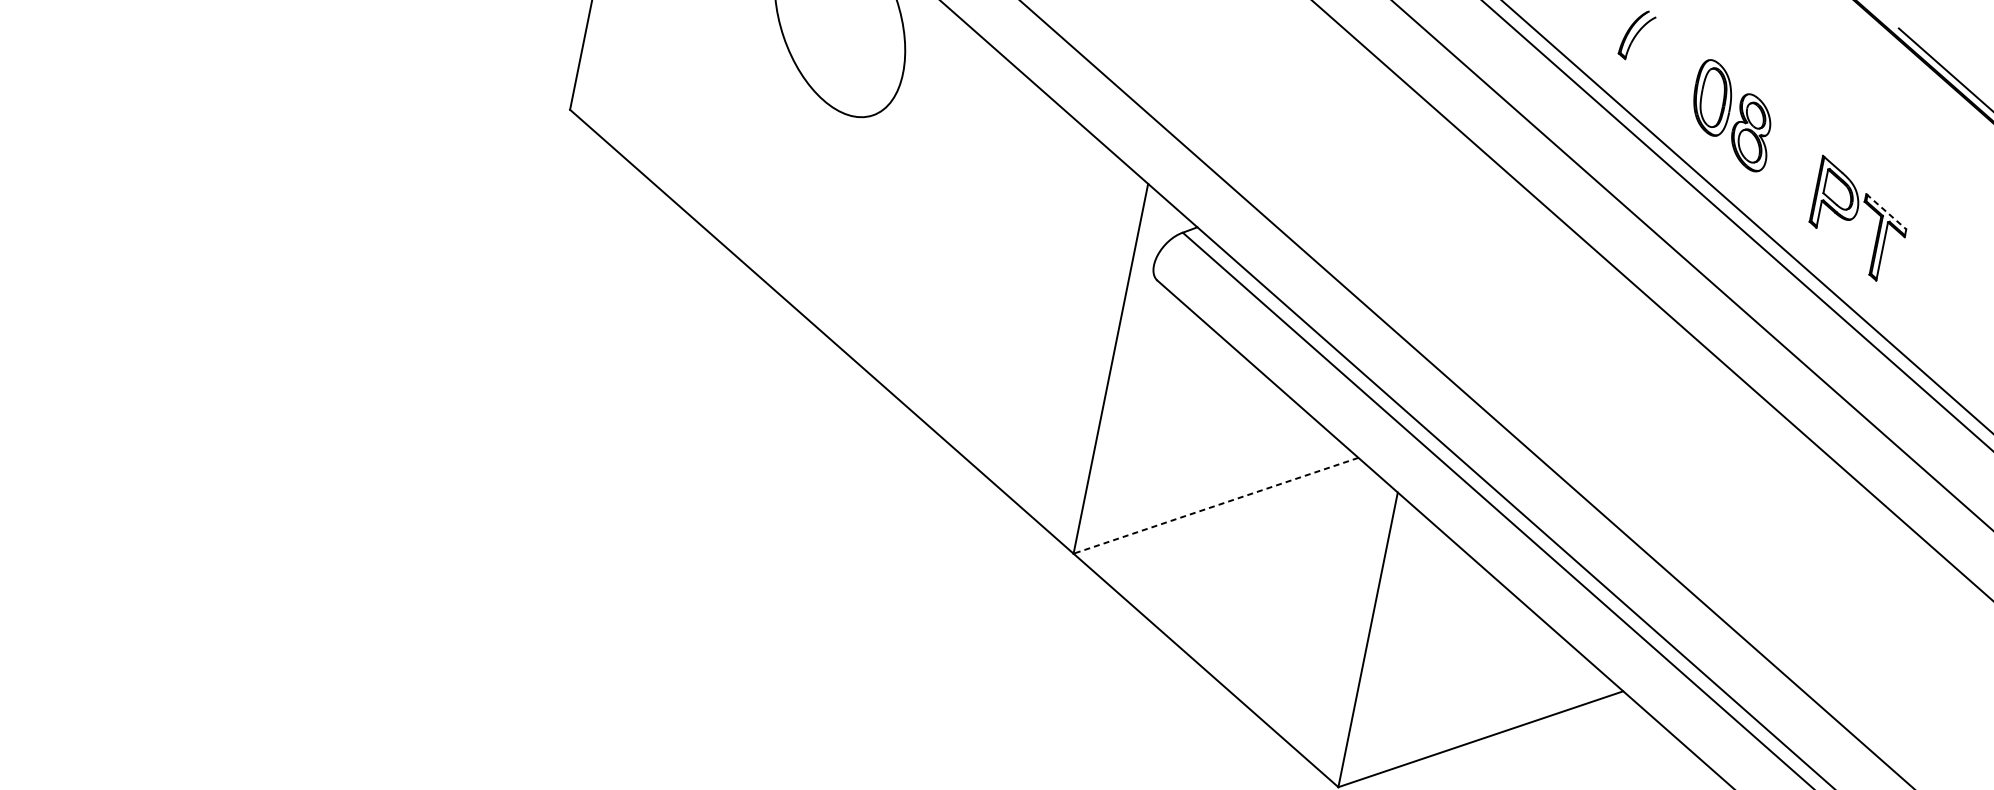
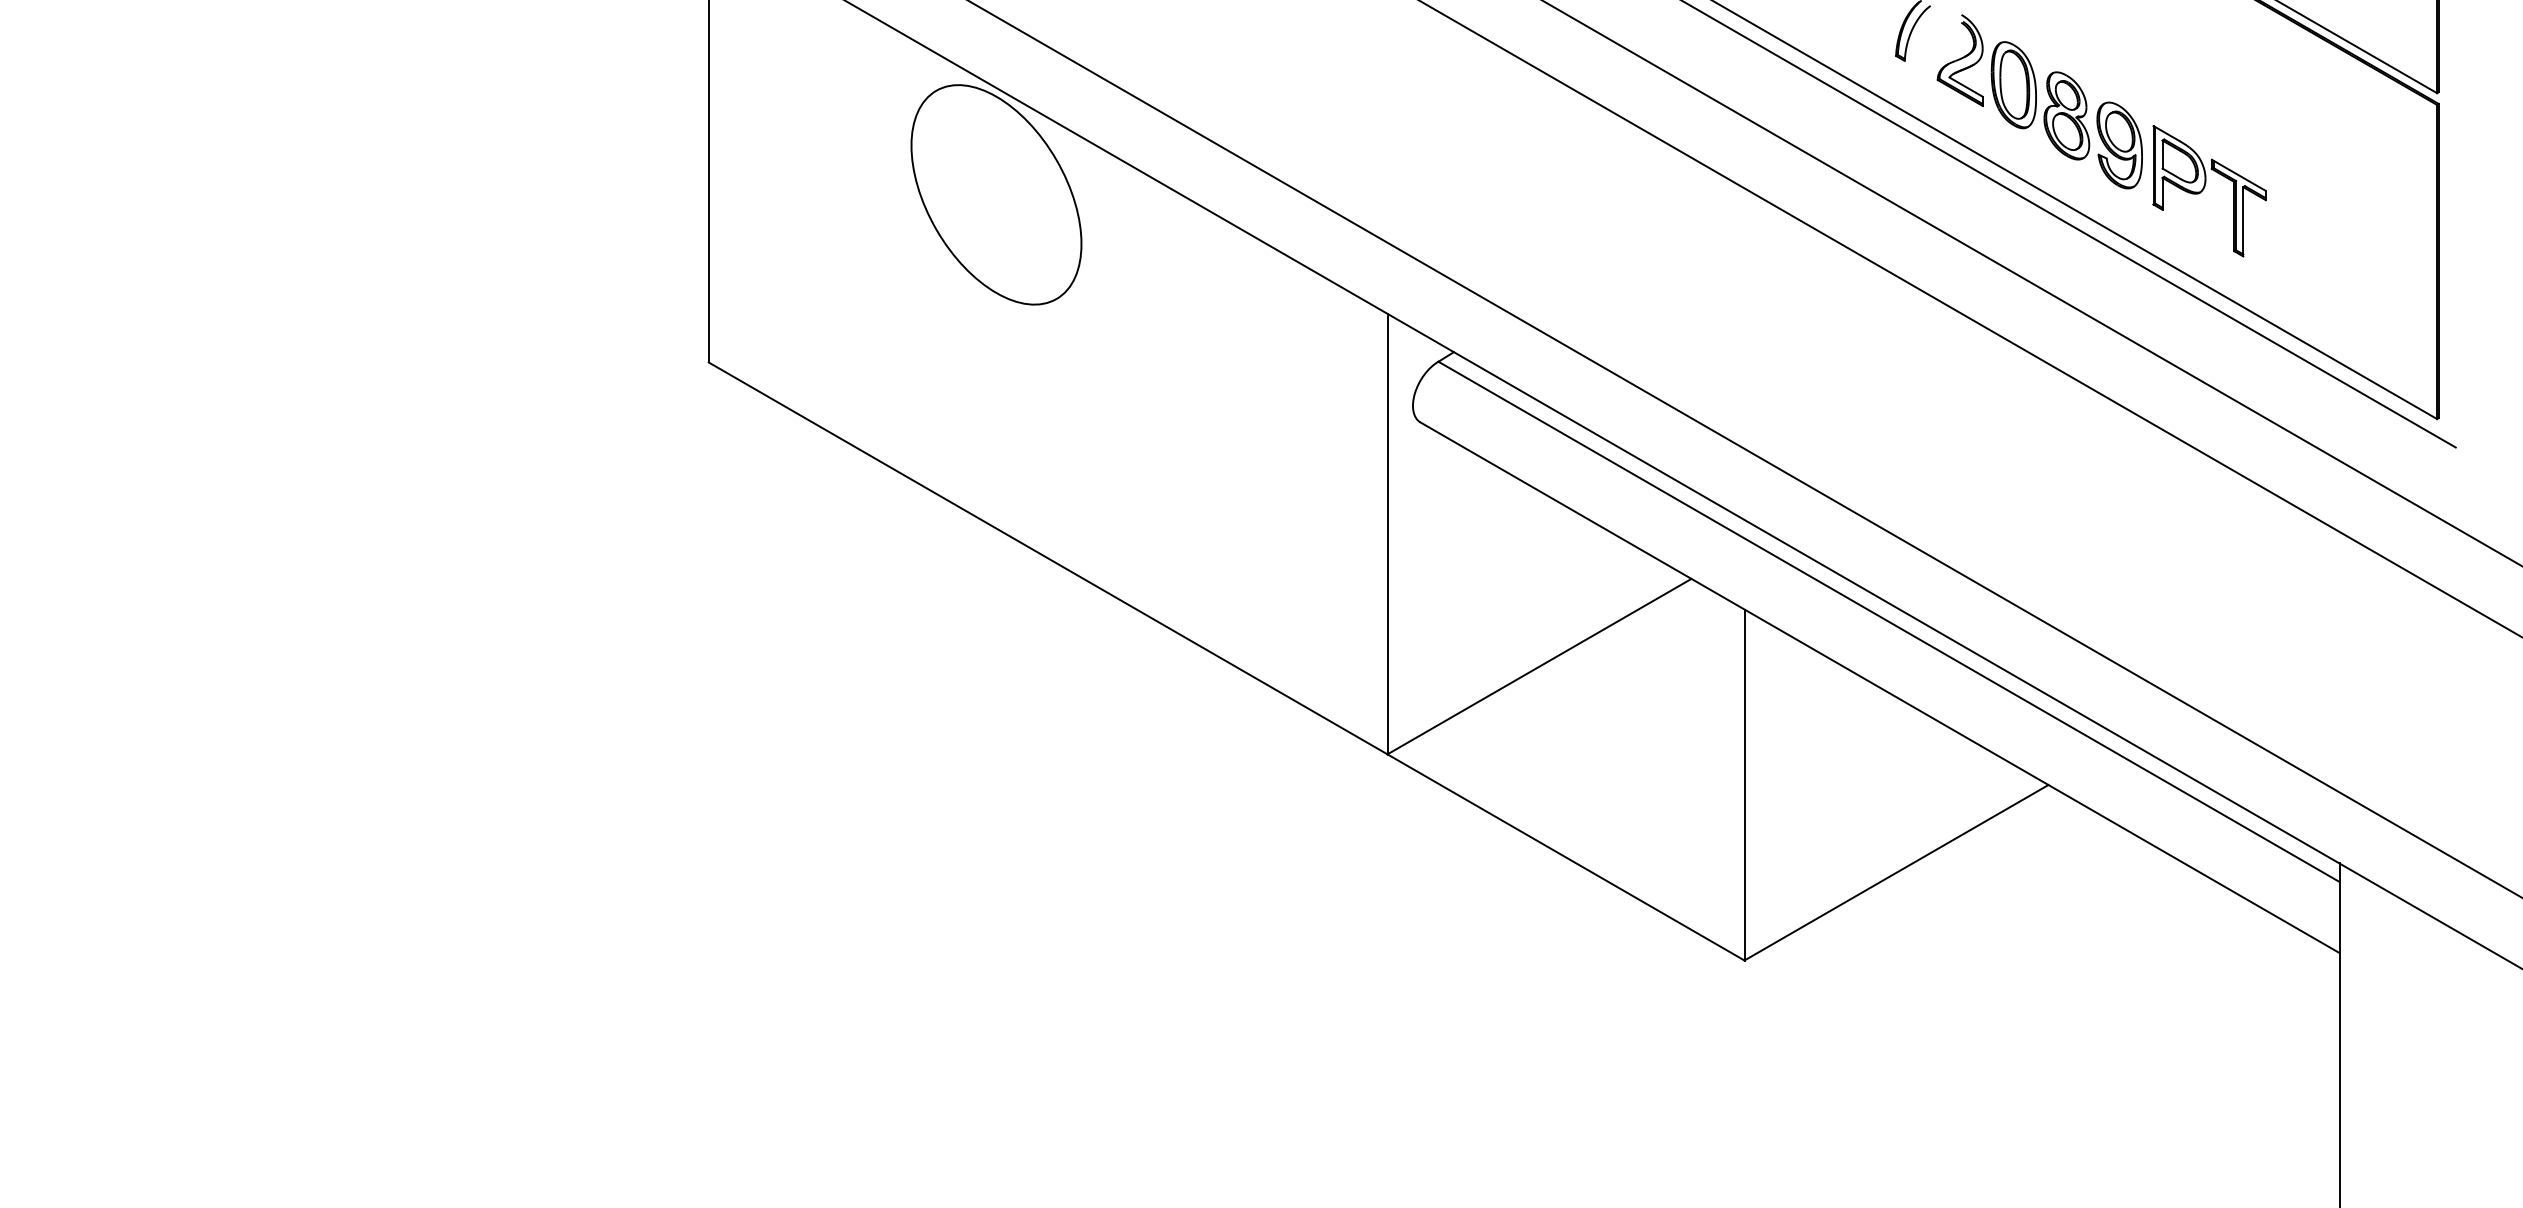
part: (1671, 68) -> (1959, 60), added
part: (1791, 166) -> (2119, 145), added
line: (1886, 211) -> (2239, 175), dashed -> solid
line: (1216, 505) -> (1539, 666), dashed -> solid

